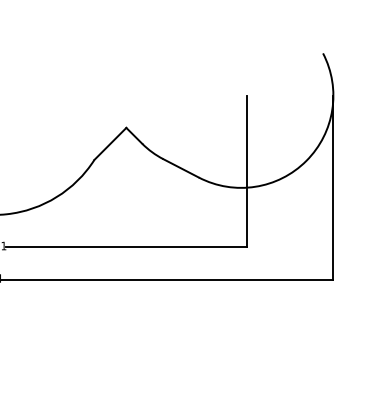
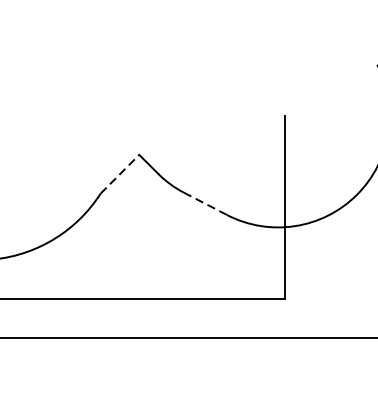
line: (110, 143) -> (120, 173), solid -> dashed
line: (181, 168) -> (205, 203), solid -> dashed

